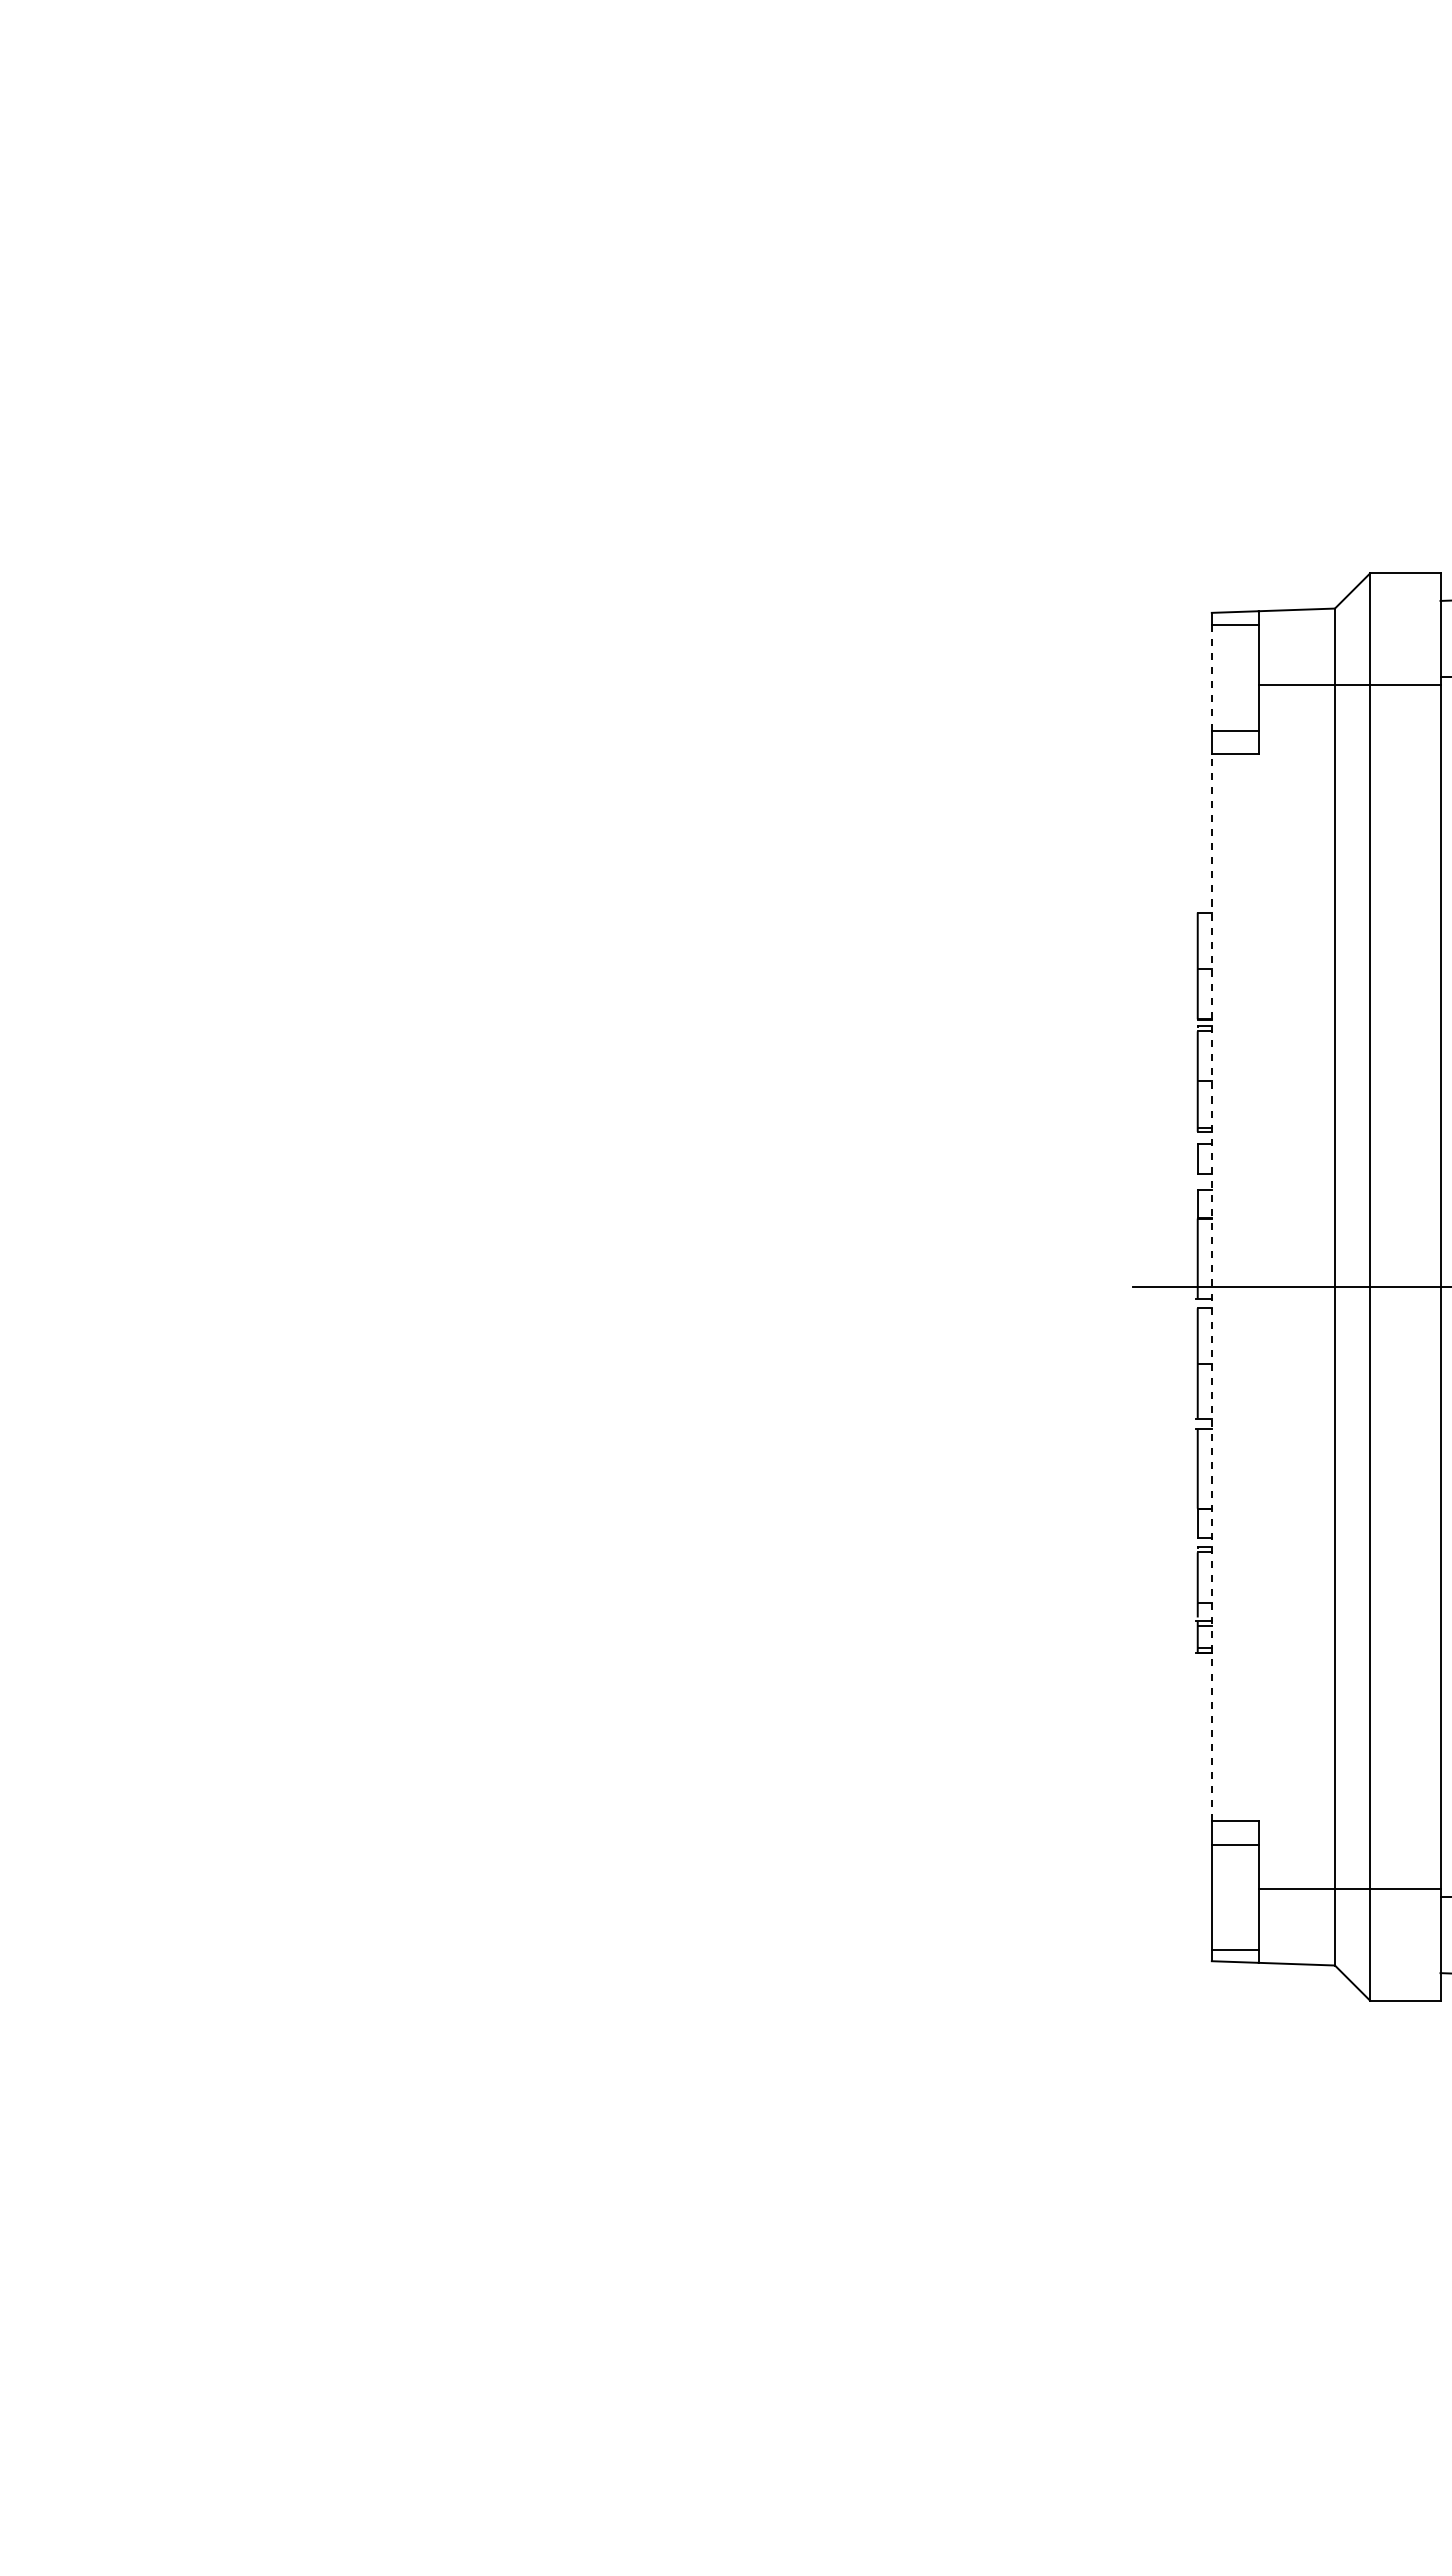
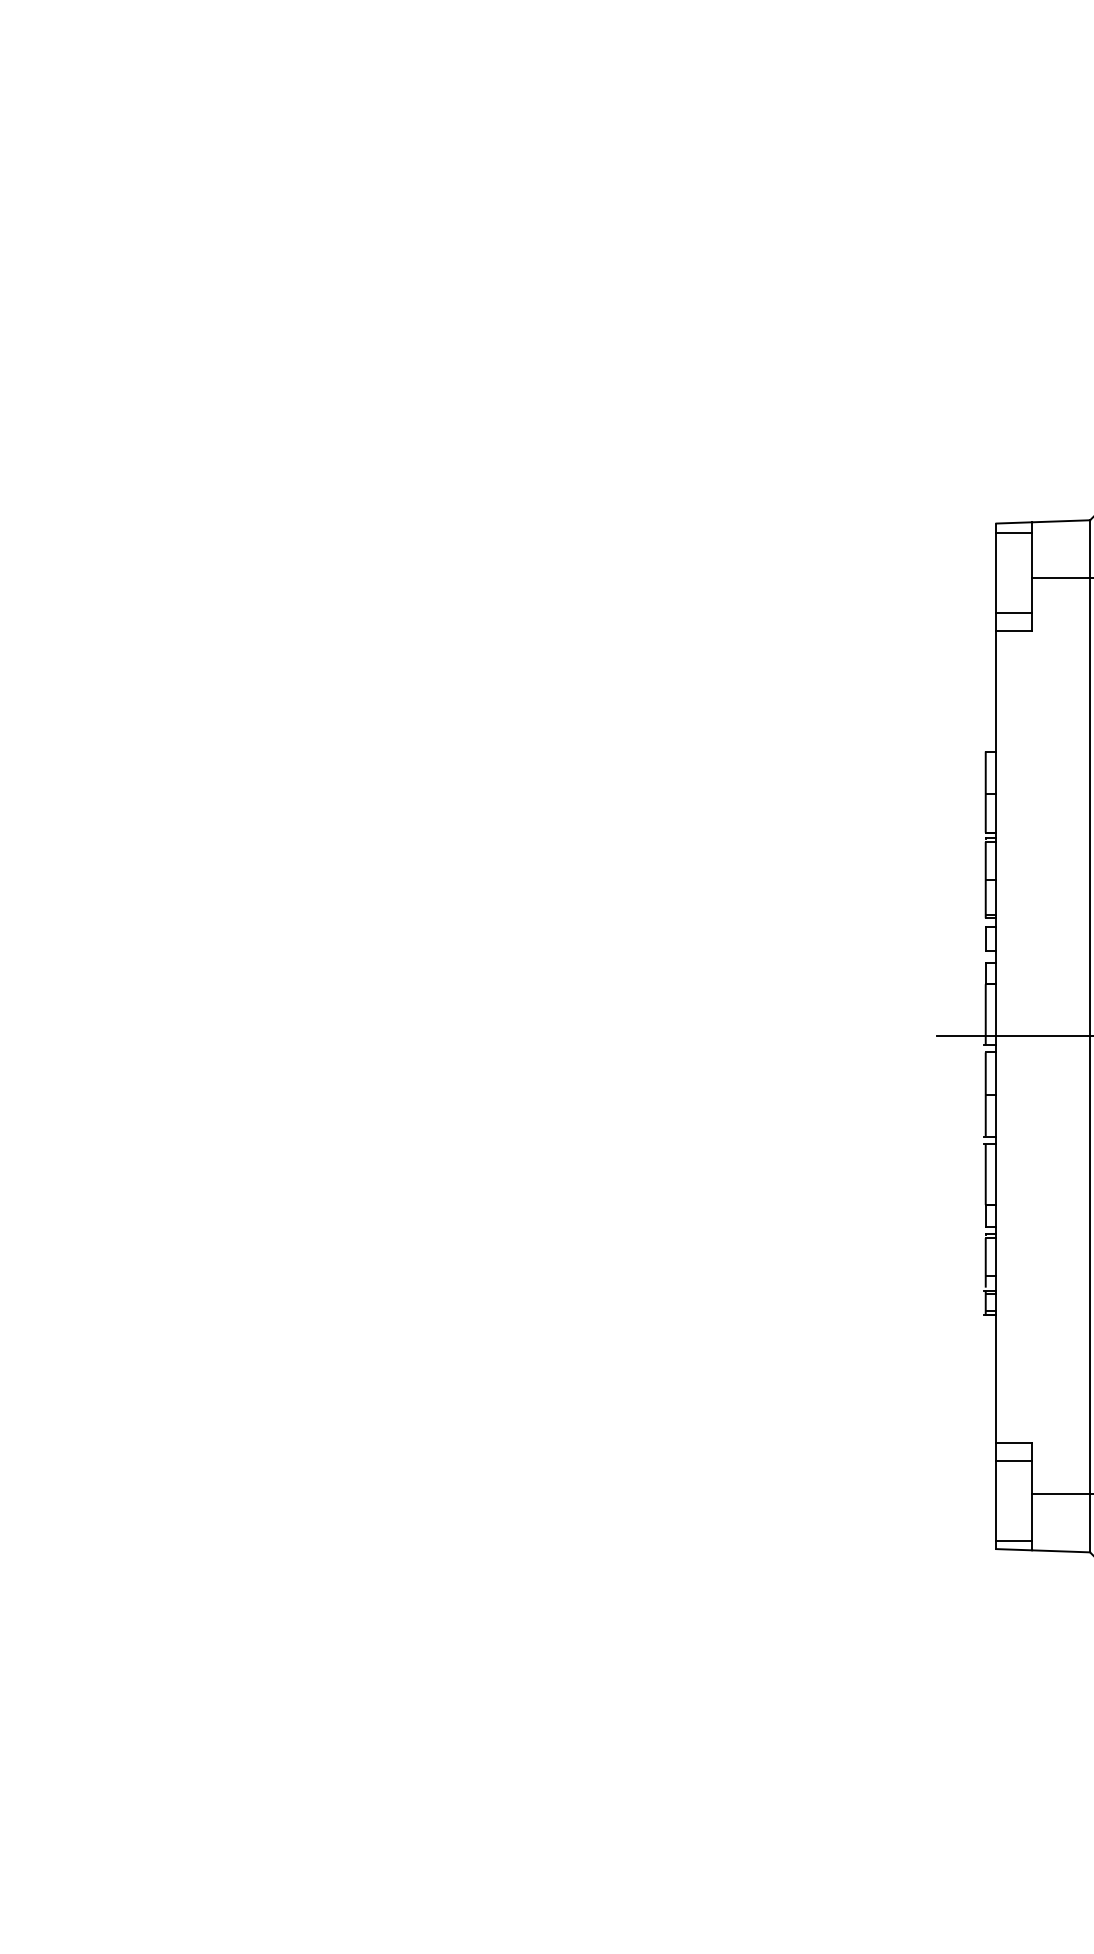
line: (1211, 677) -> (996, 572), dashed -> solid
line: (1211, 1287) -> (996, 1036), dashed -> solid

